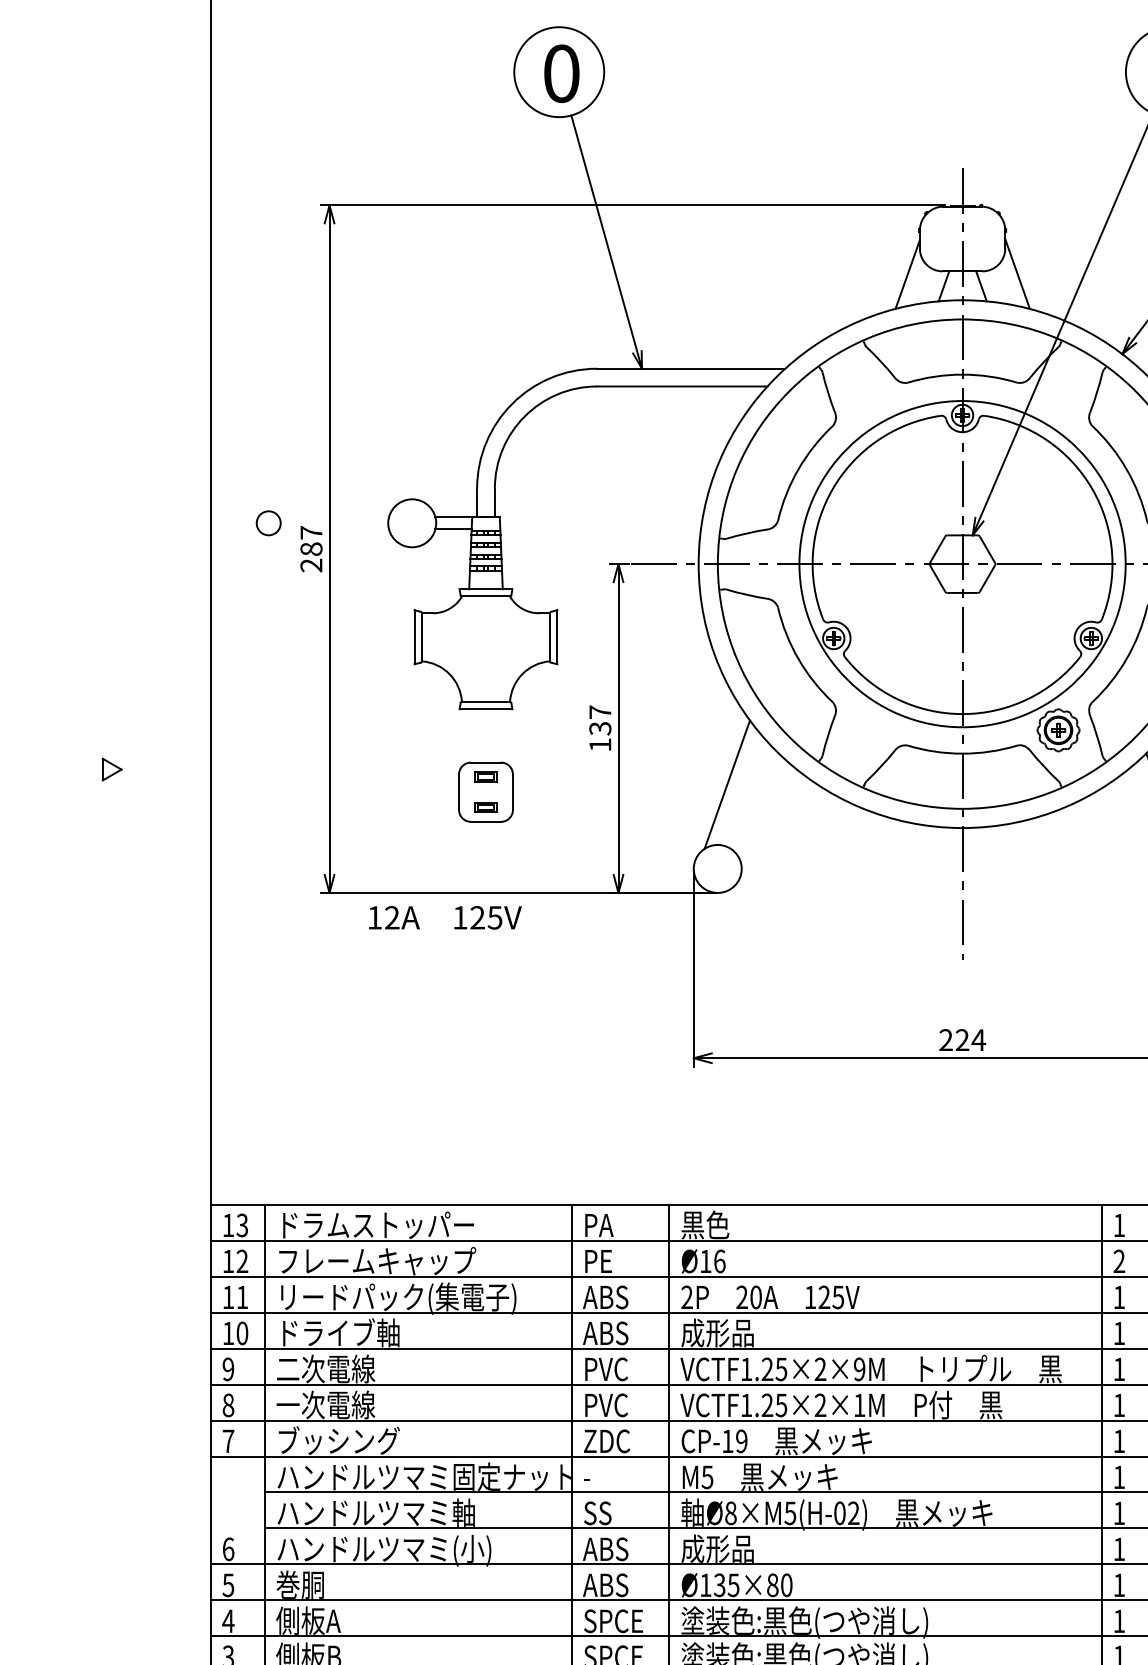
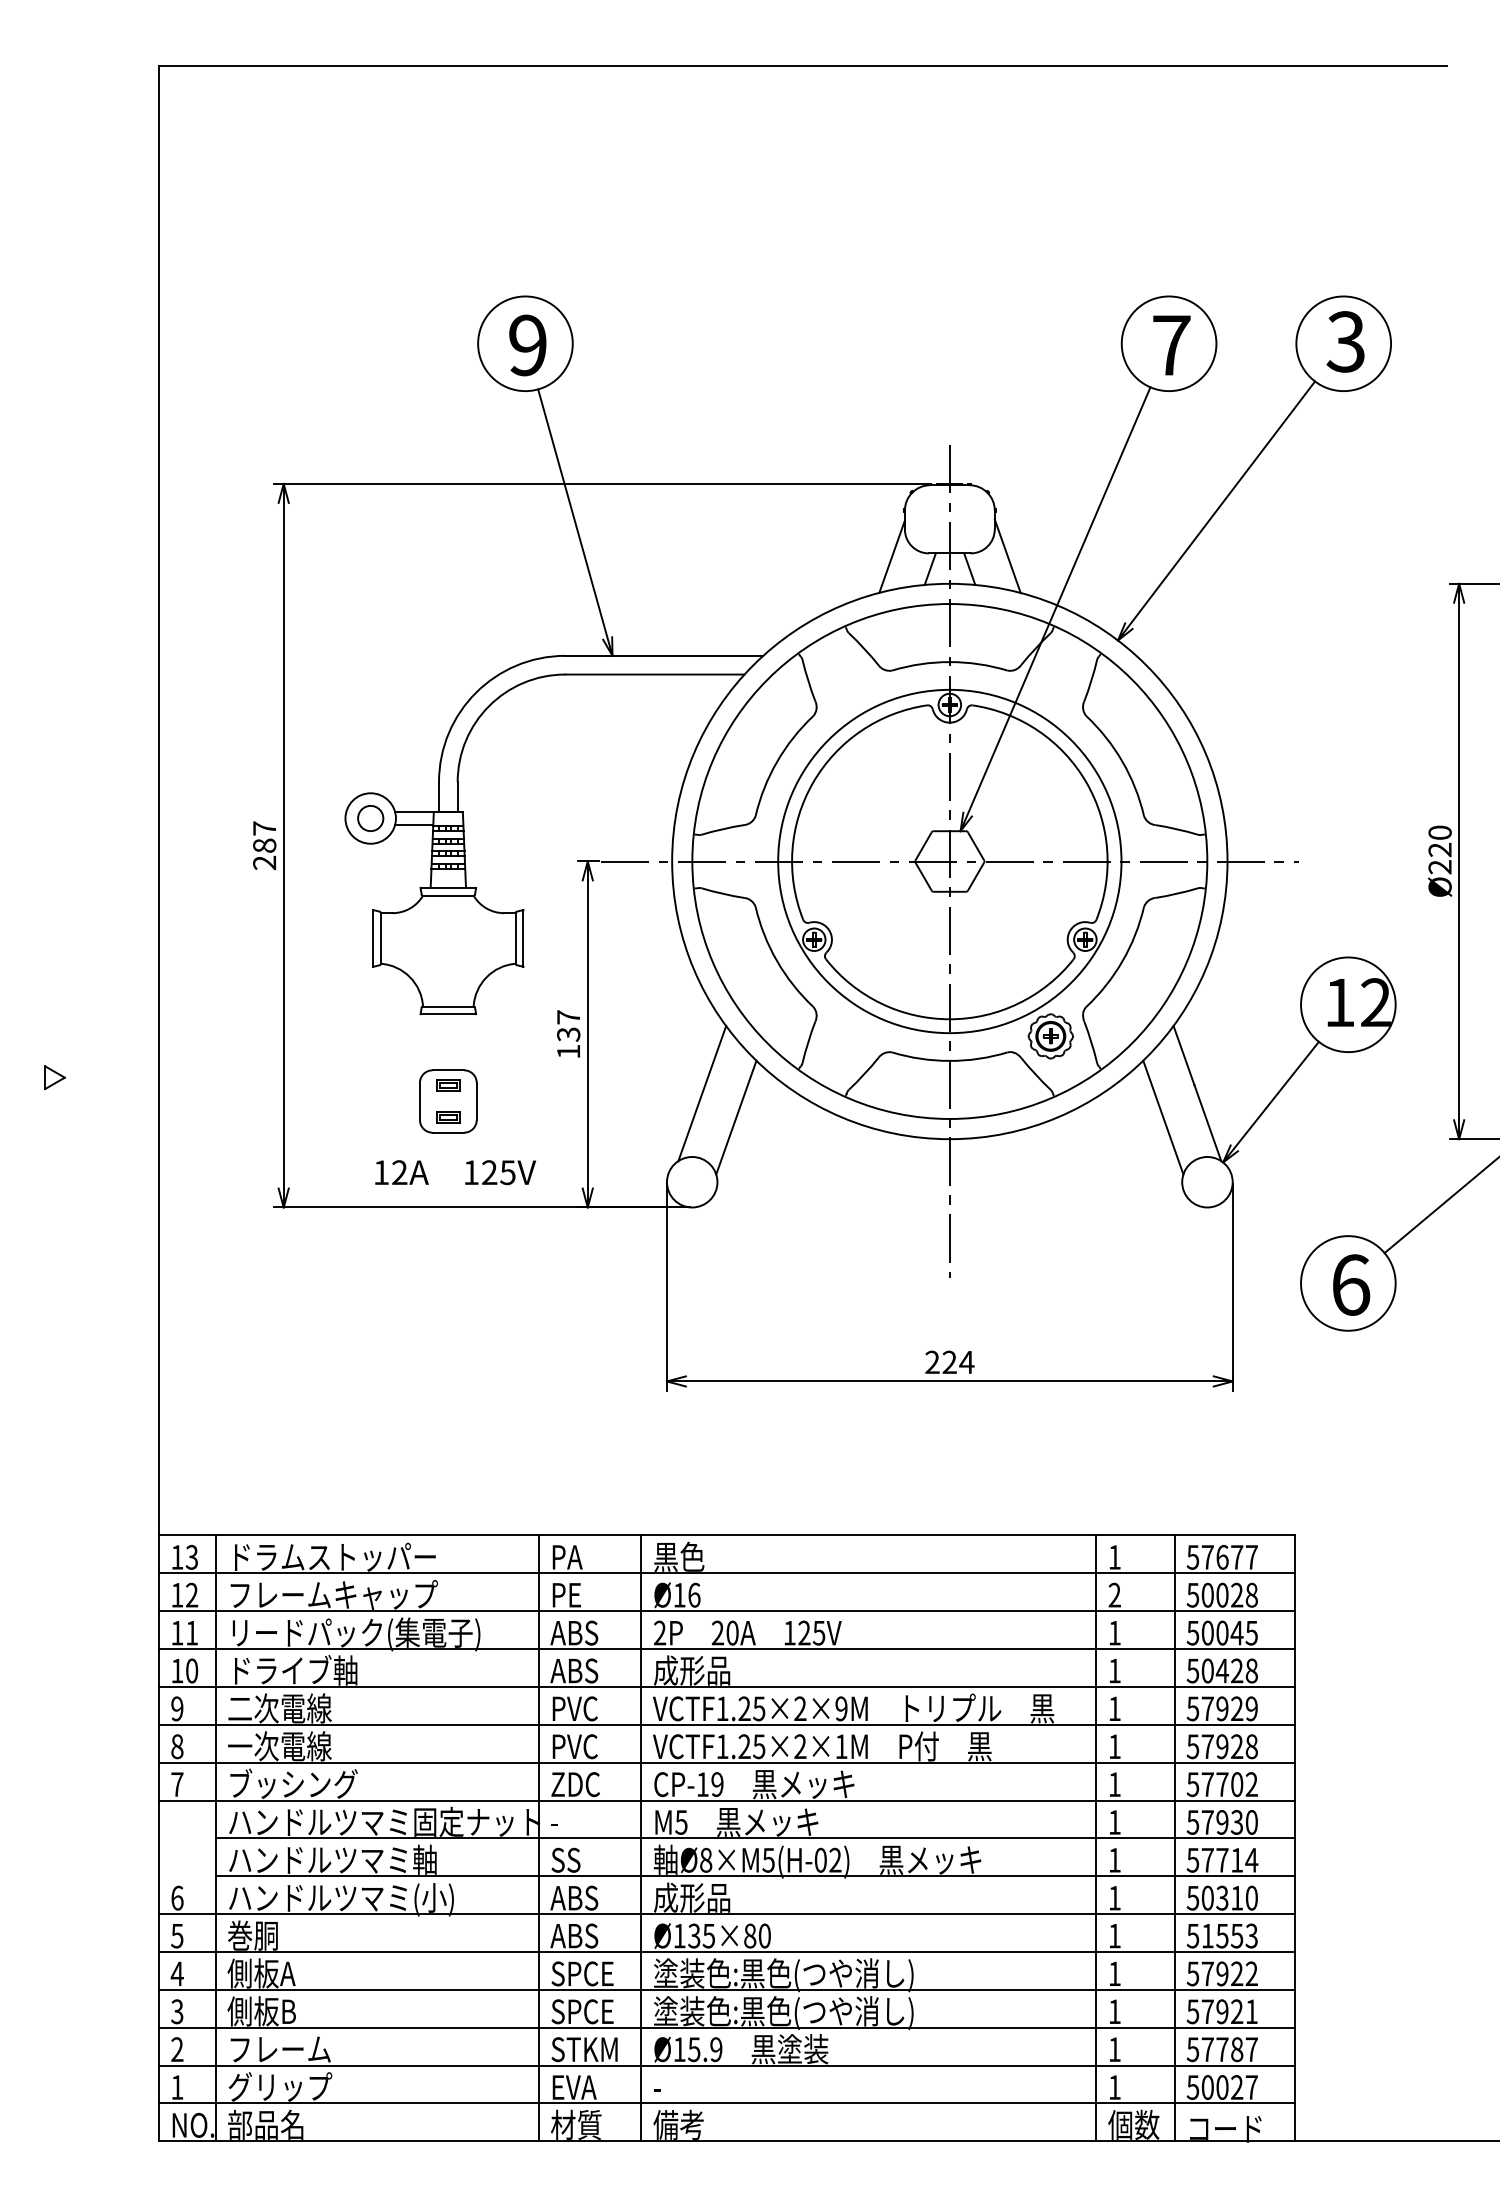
text: (561, 73) -> (527, 345), 0 -> 9
circle: (268, 523) -> (370, 818), moved
line: (759, 807) -> (736, 1117), added
text: (445, 917) -> (455, 1172), moved

